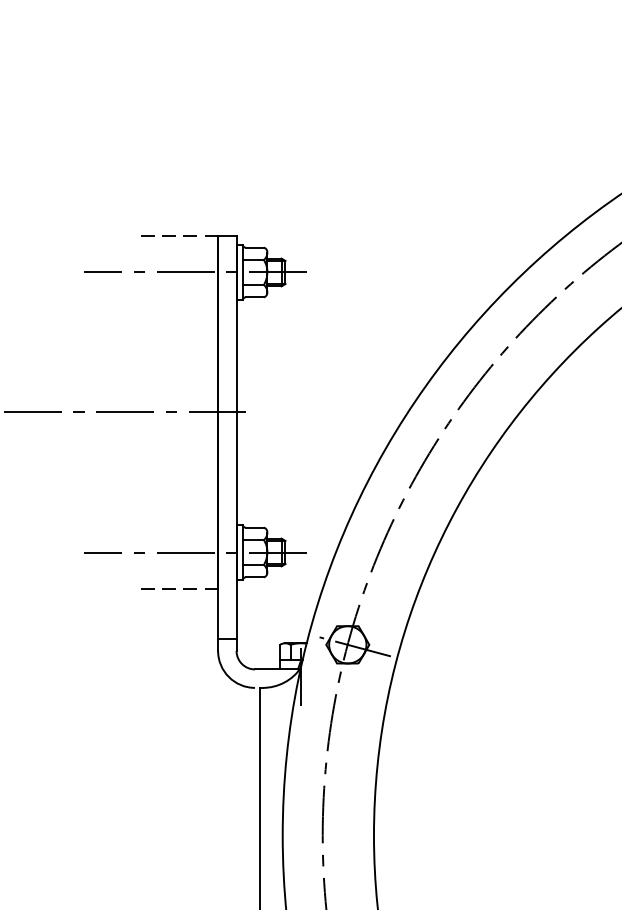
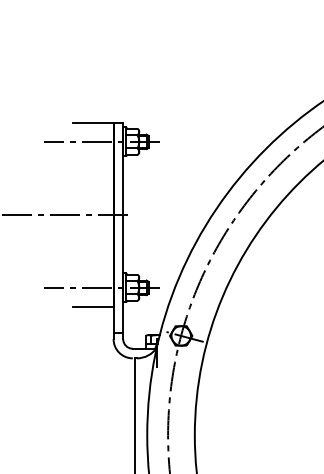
line: (181, 235) -> (94, 122), dashed -> solid
line: (181, 590) -> (94, 307), dashed -> solid

